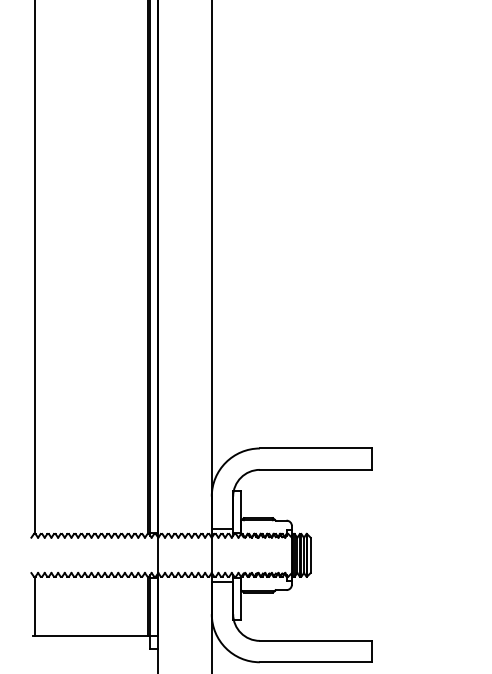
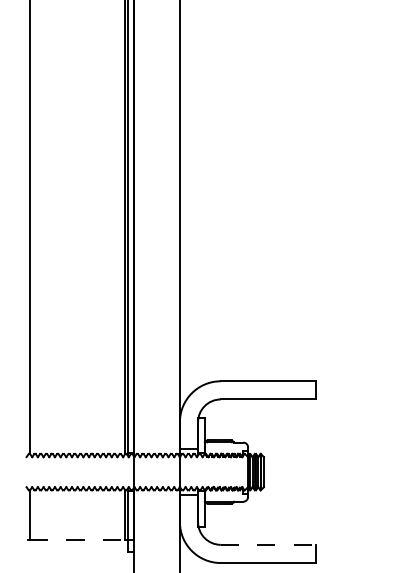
line: (91, 635) -> (77, 540), solid -> dashed
line: (315, 640) -> (268, 544), solid -> dashed

